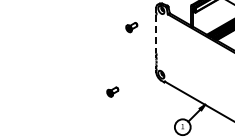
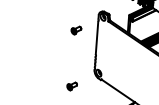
line: (156, 34) -> (97, 38), dashed -> solid
part: (112, 91) -> (71, 85), moved

